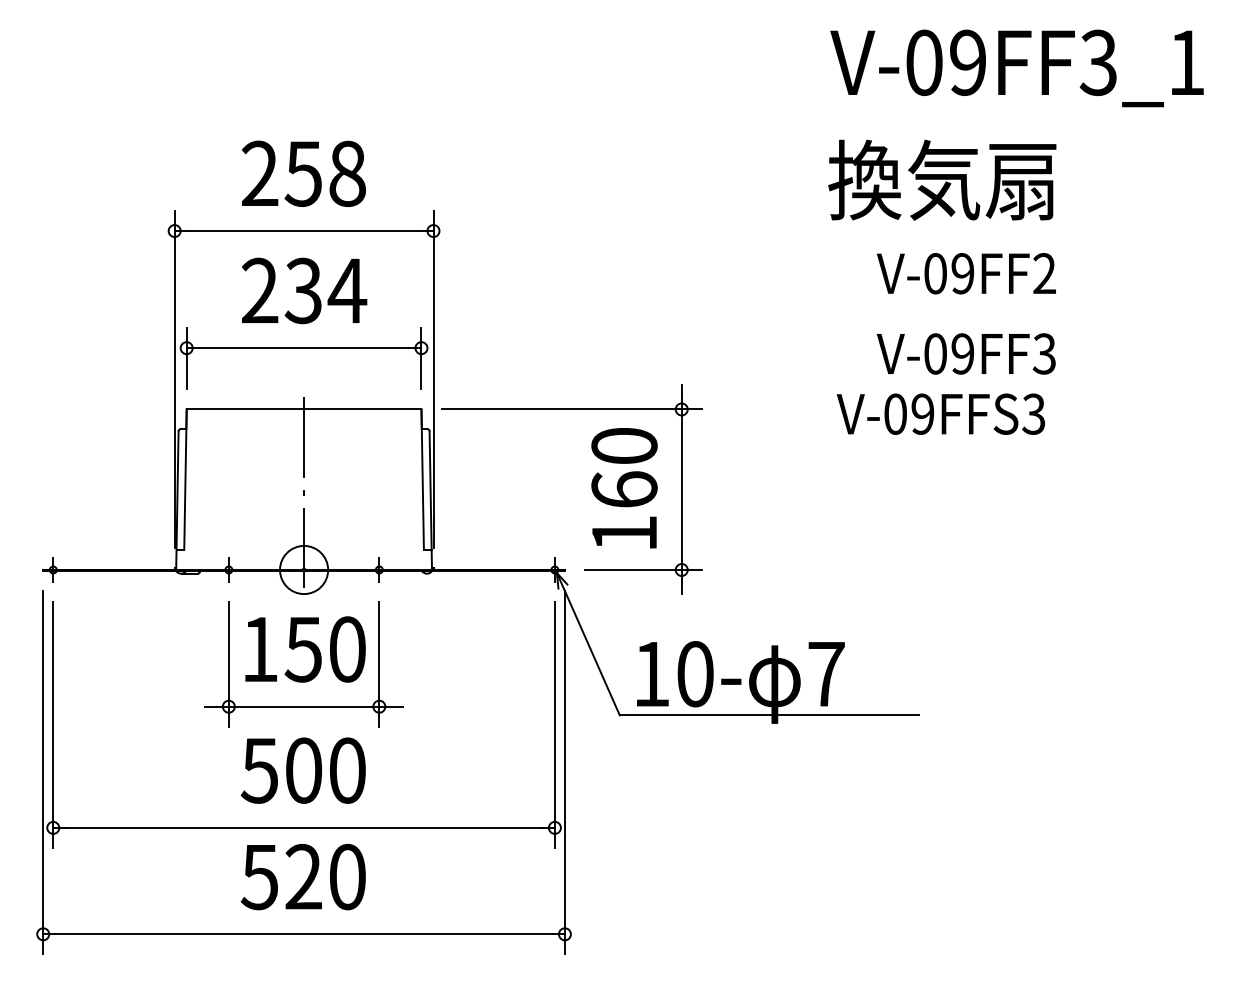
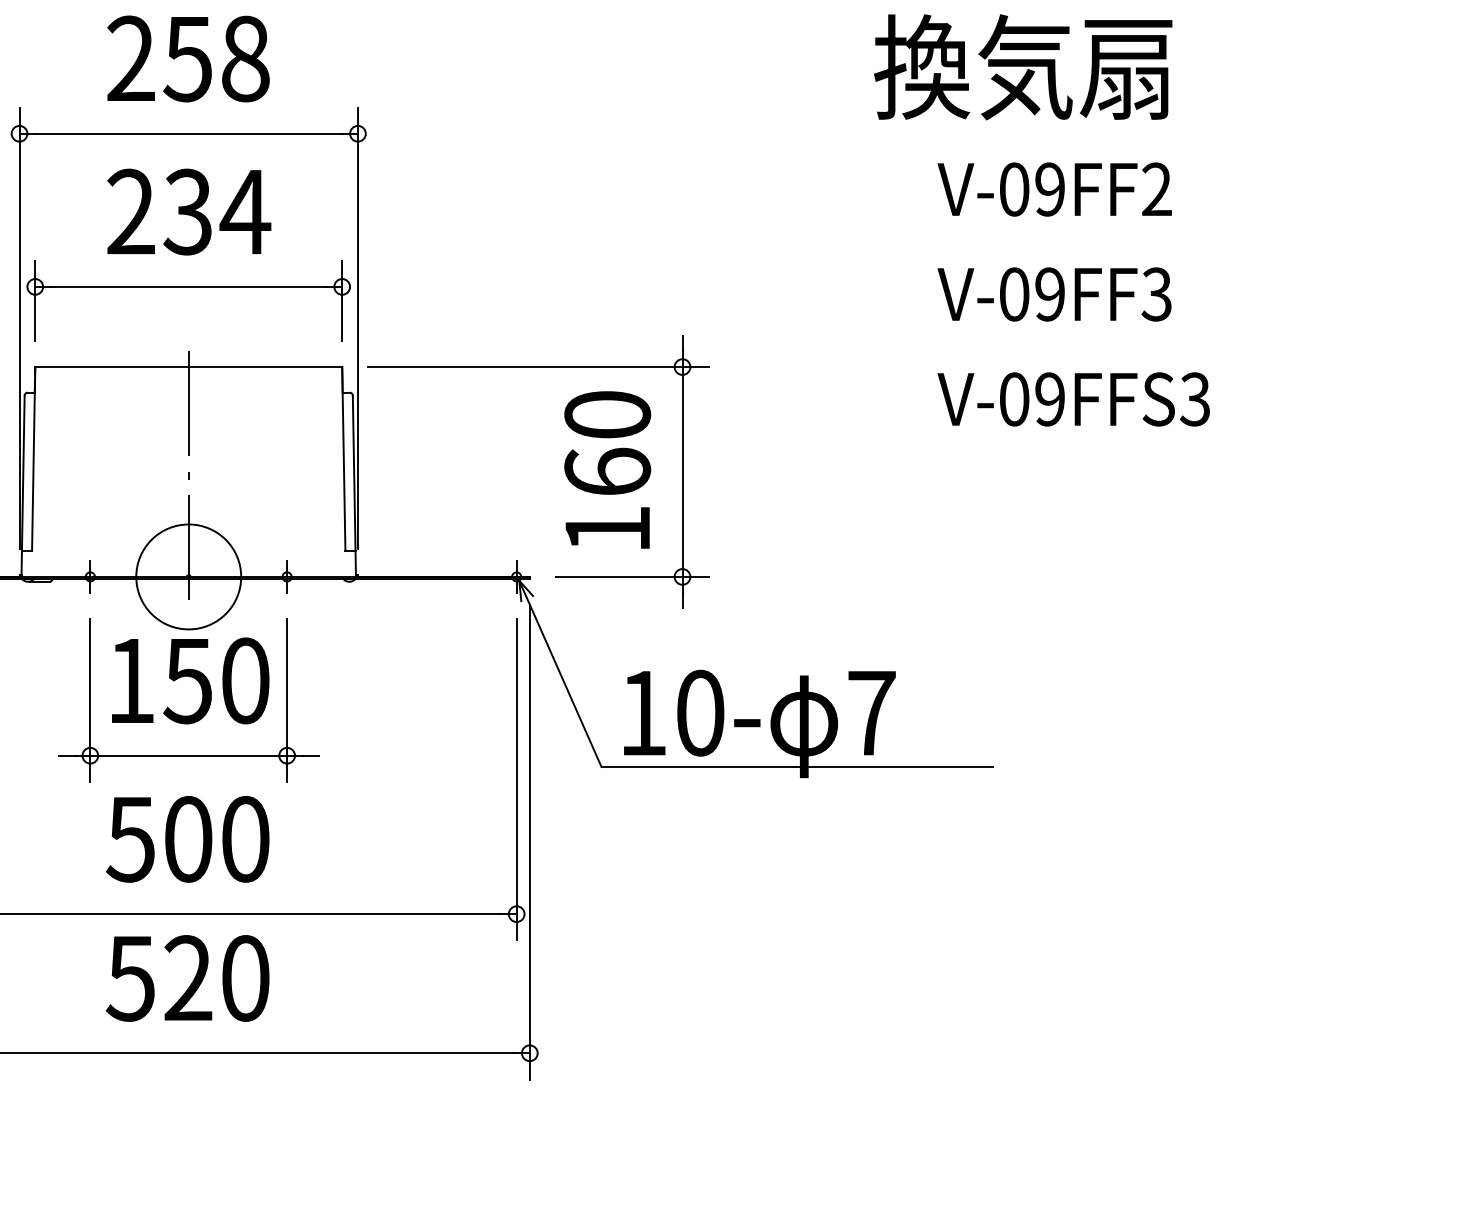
text: (940, 413) -> (1073, 398), moved
circle: (303, 569) -> (187, 576), size x1.67

